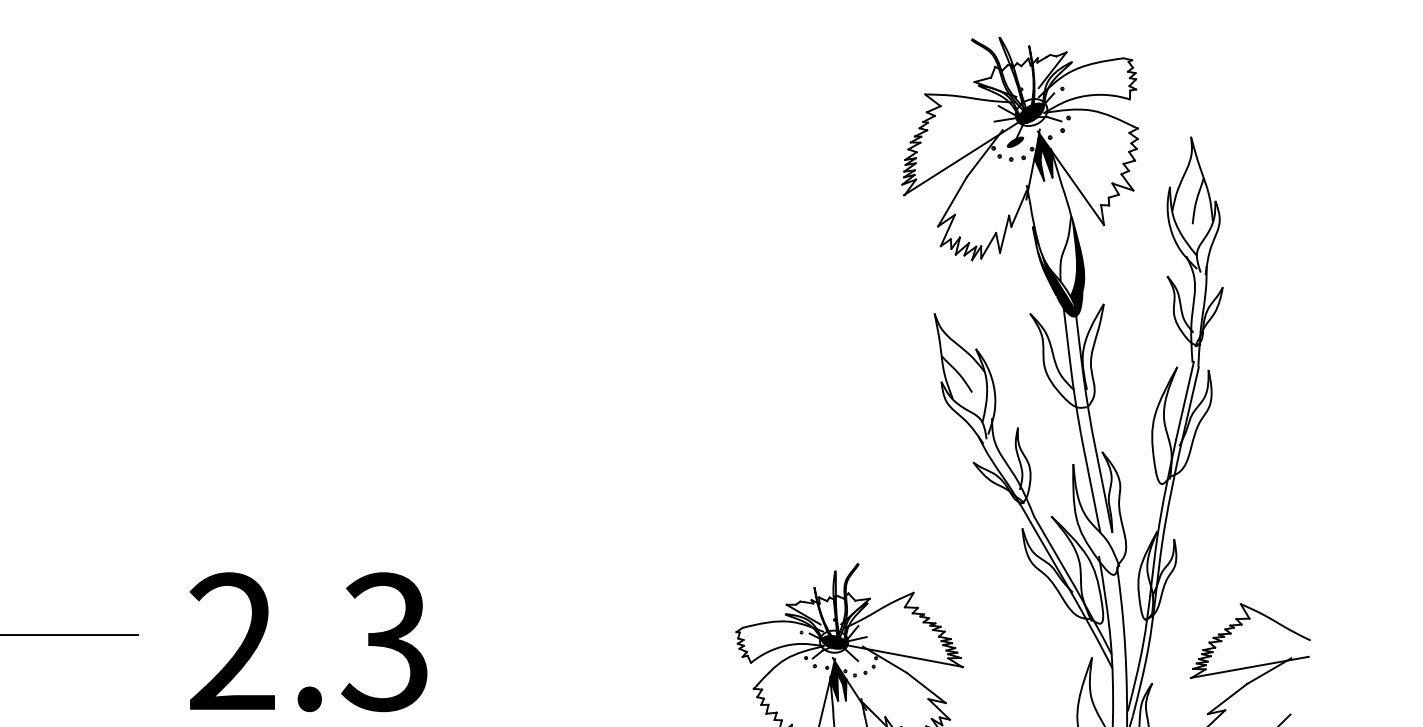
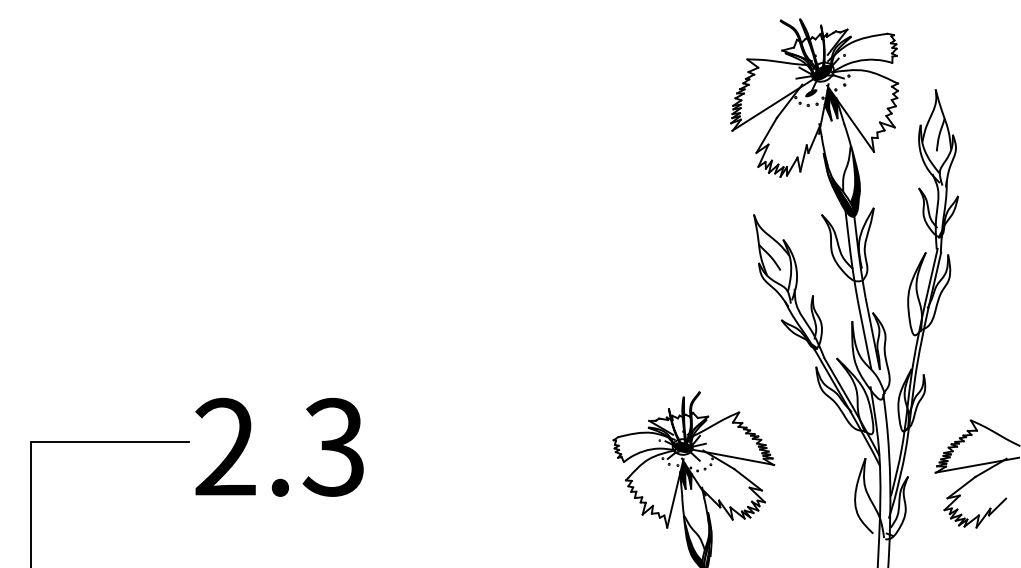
text: (308, 640) -> (279, 446), moved

